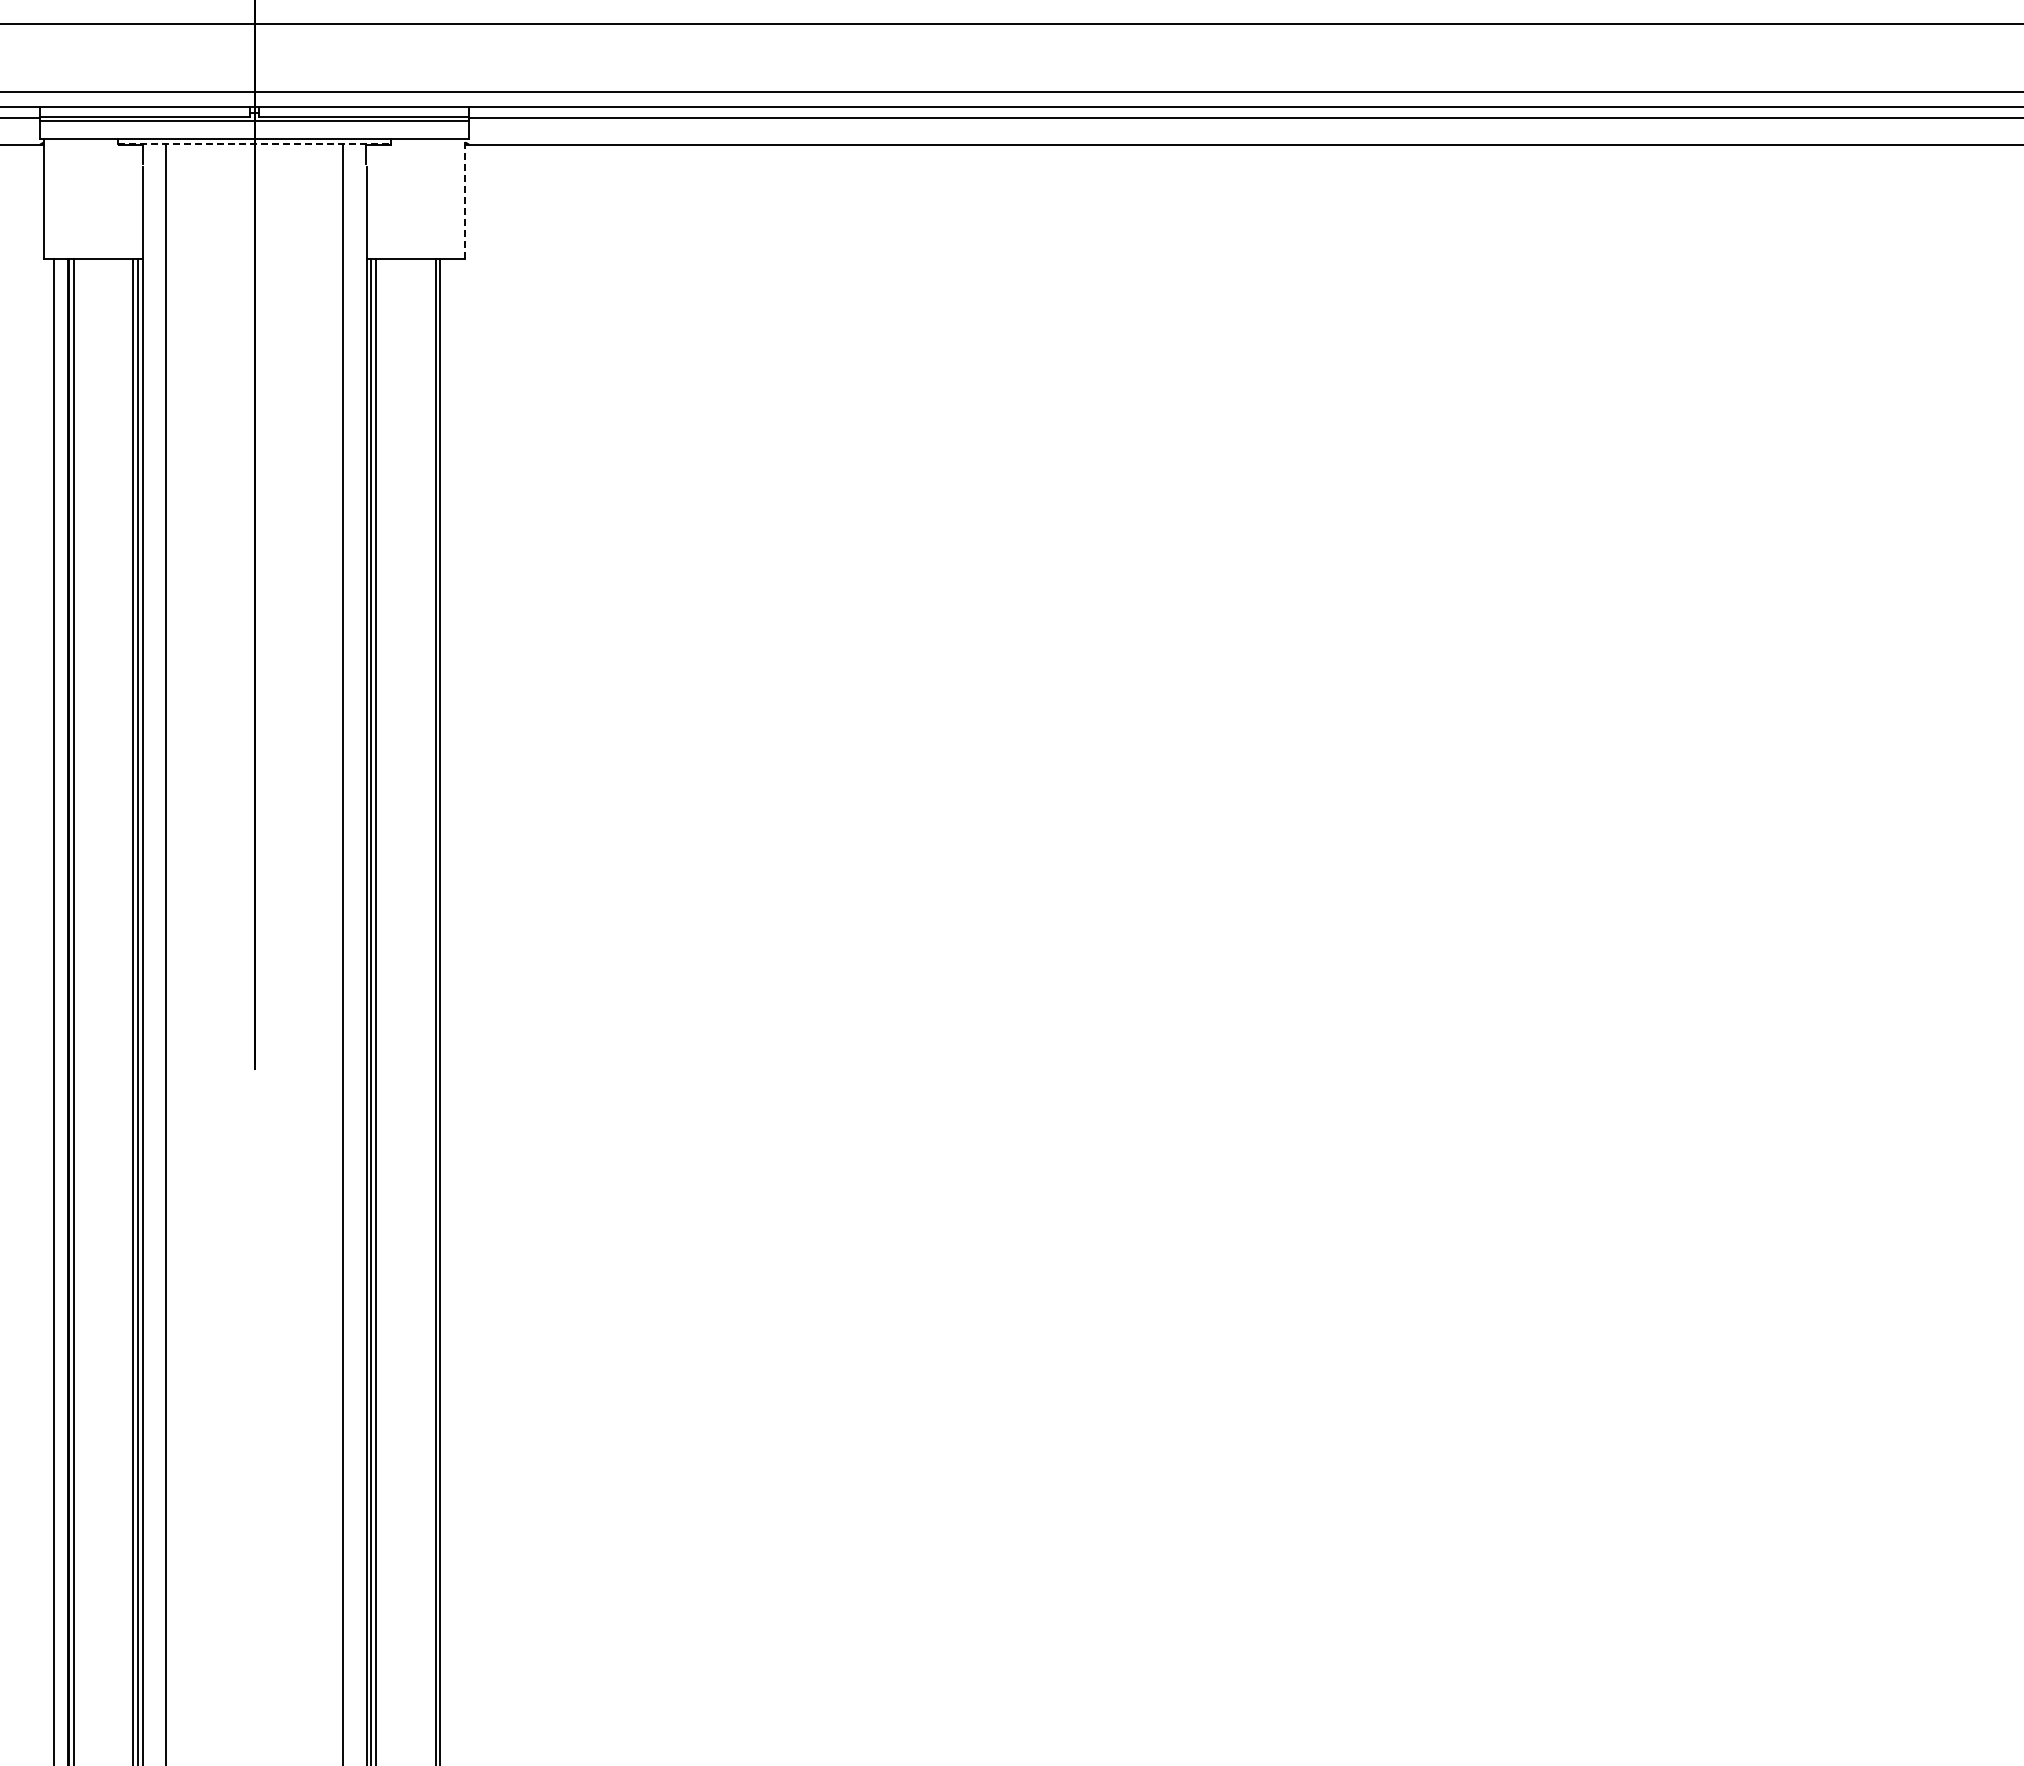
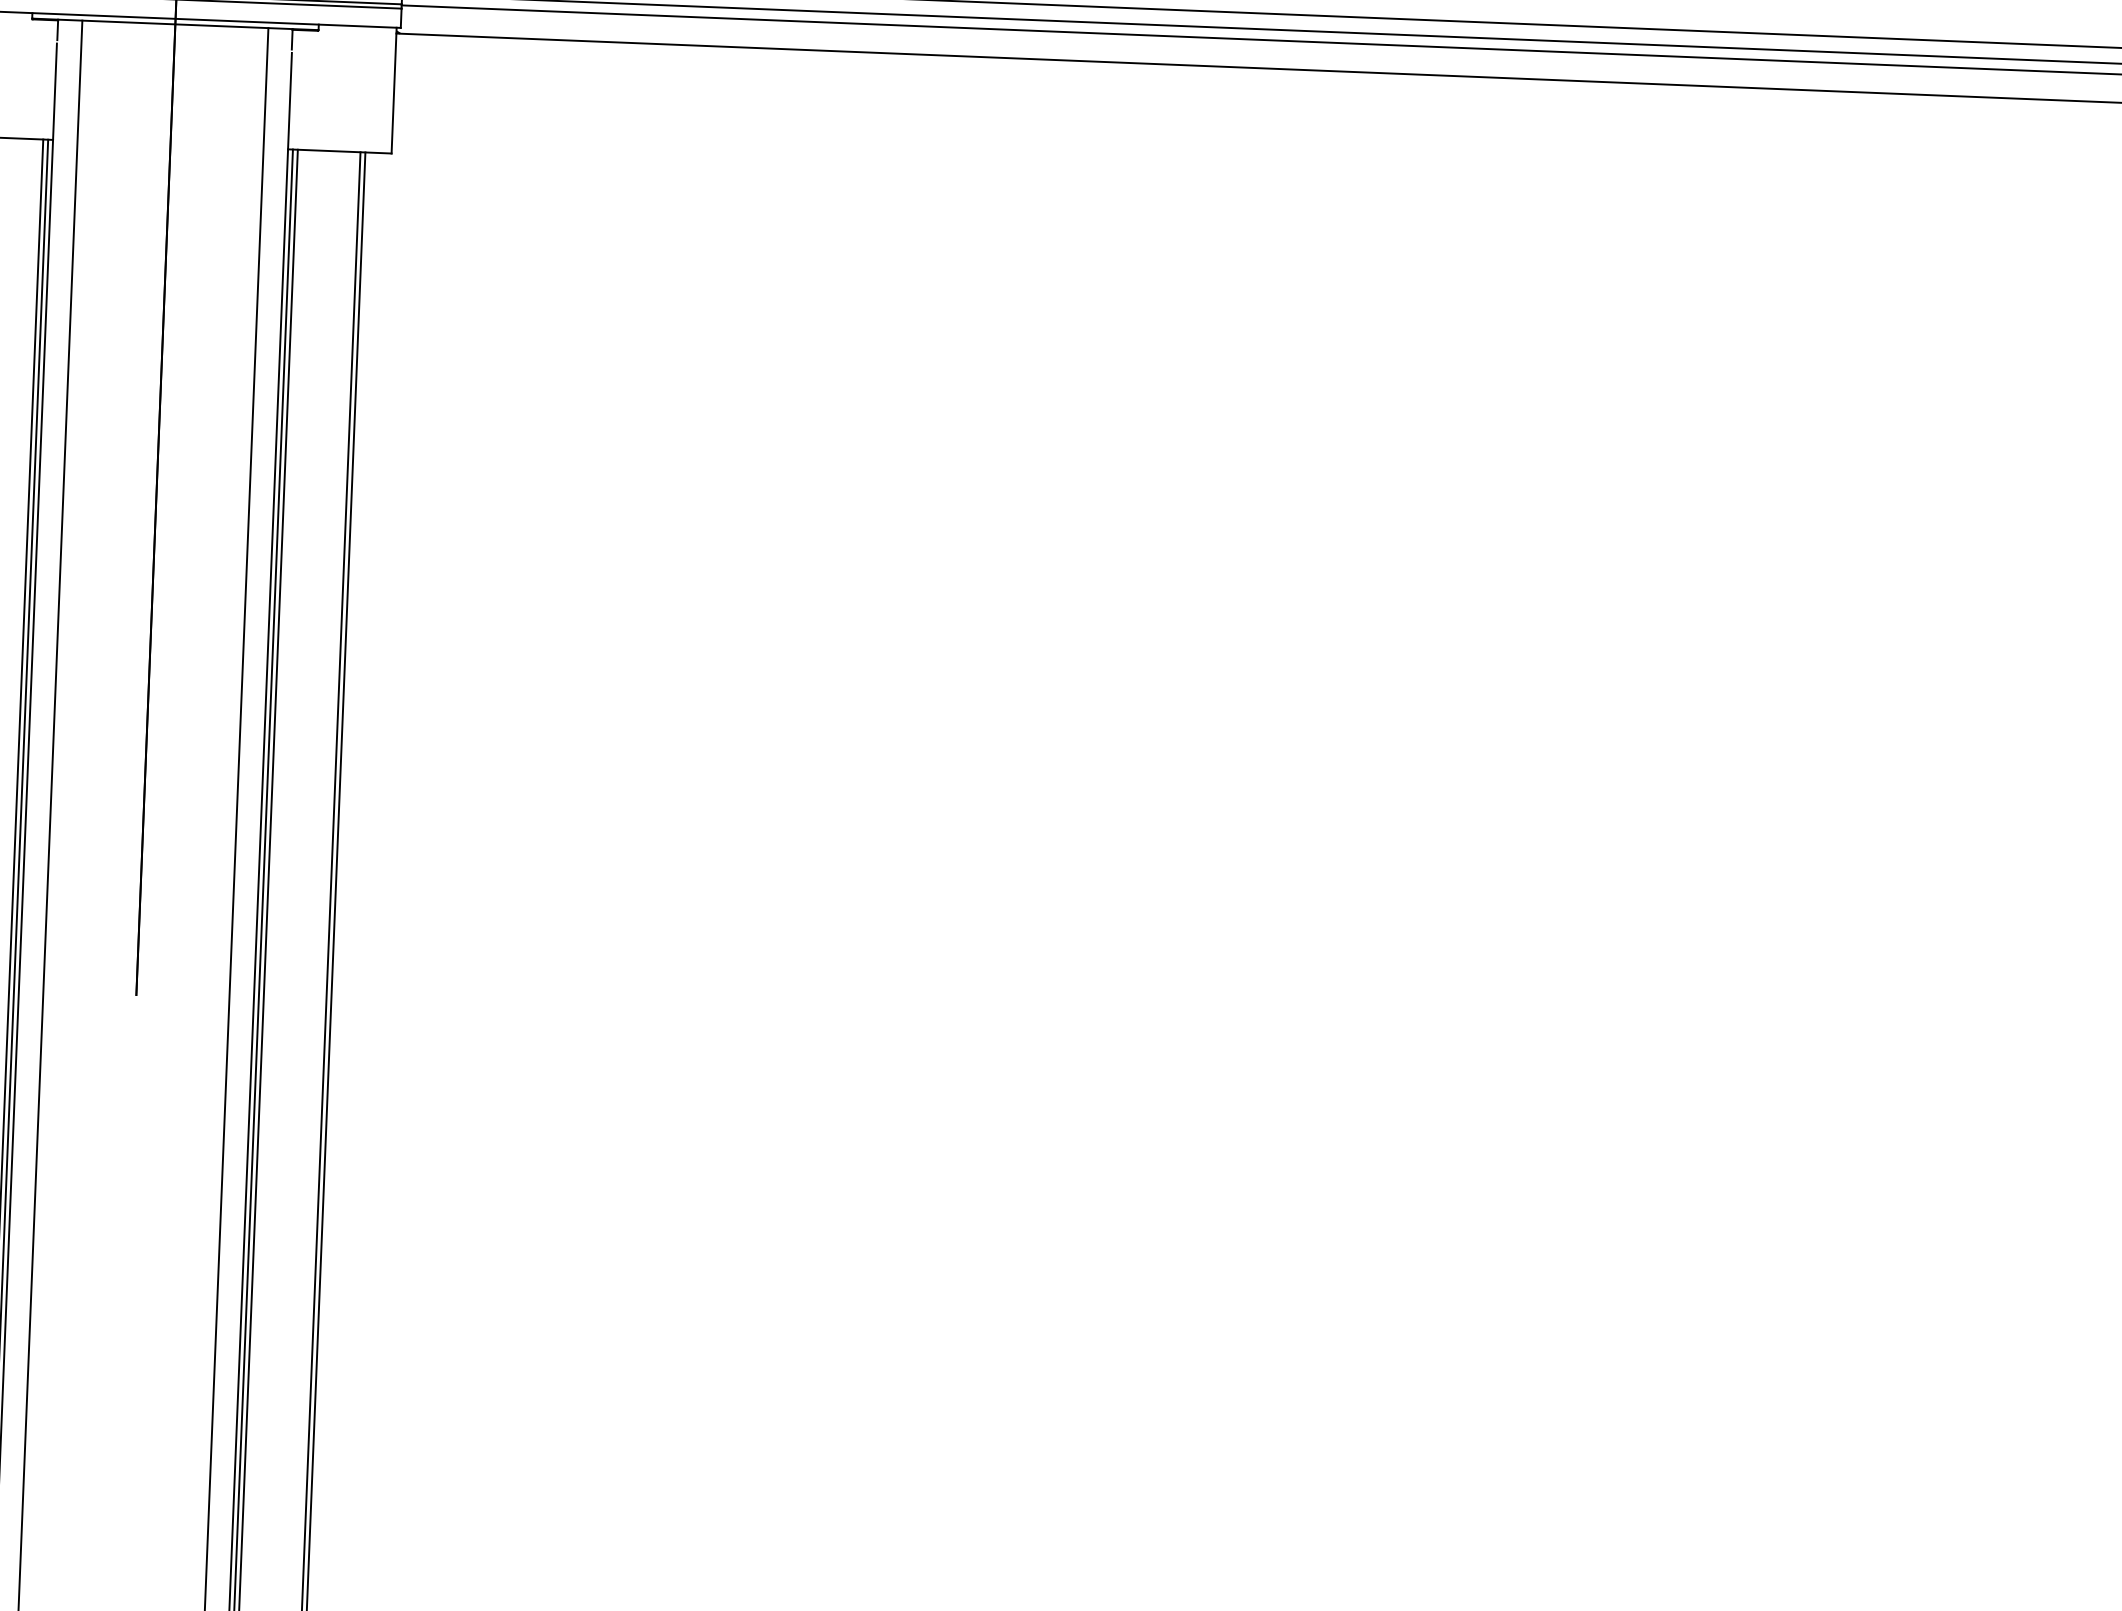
line: (255, 144) -> (176, 24), dashed -> solid
line: (465, 198) -> (394, 90), dashed -> solid

